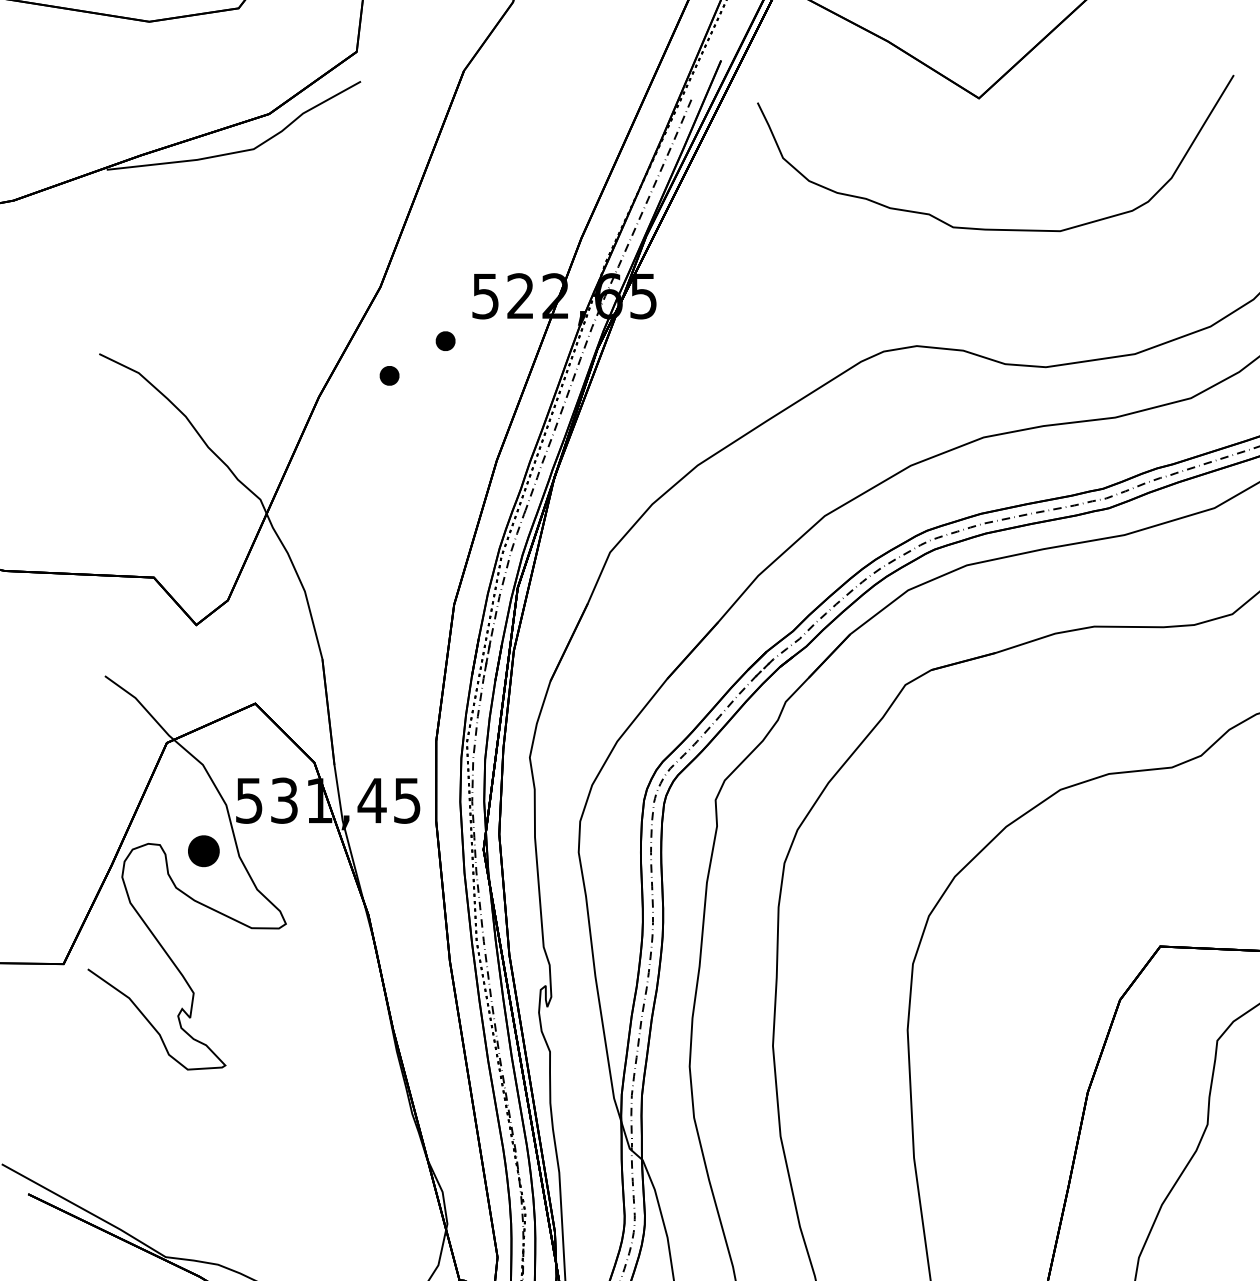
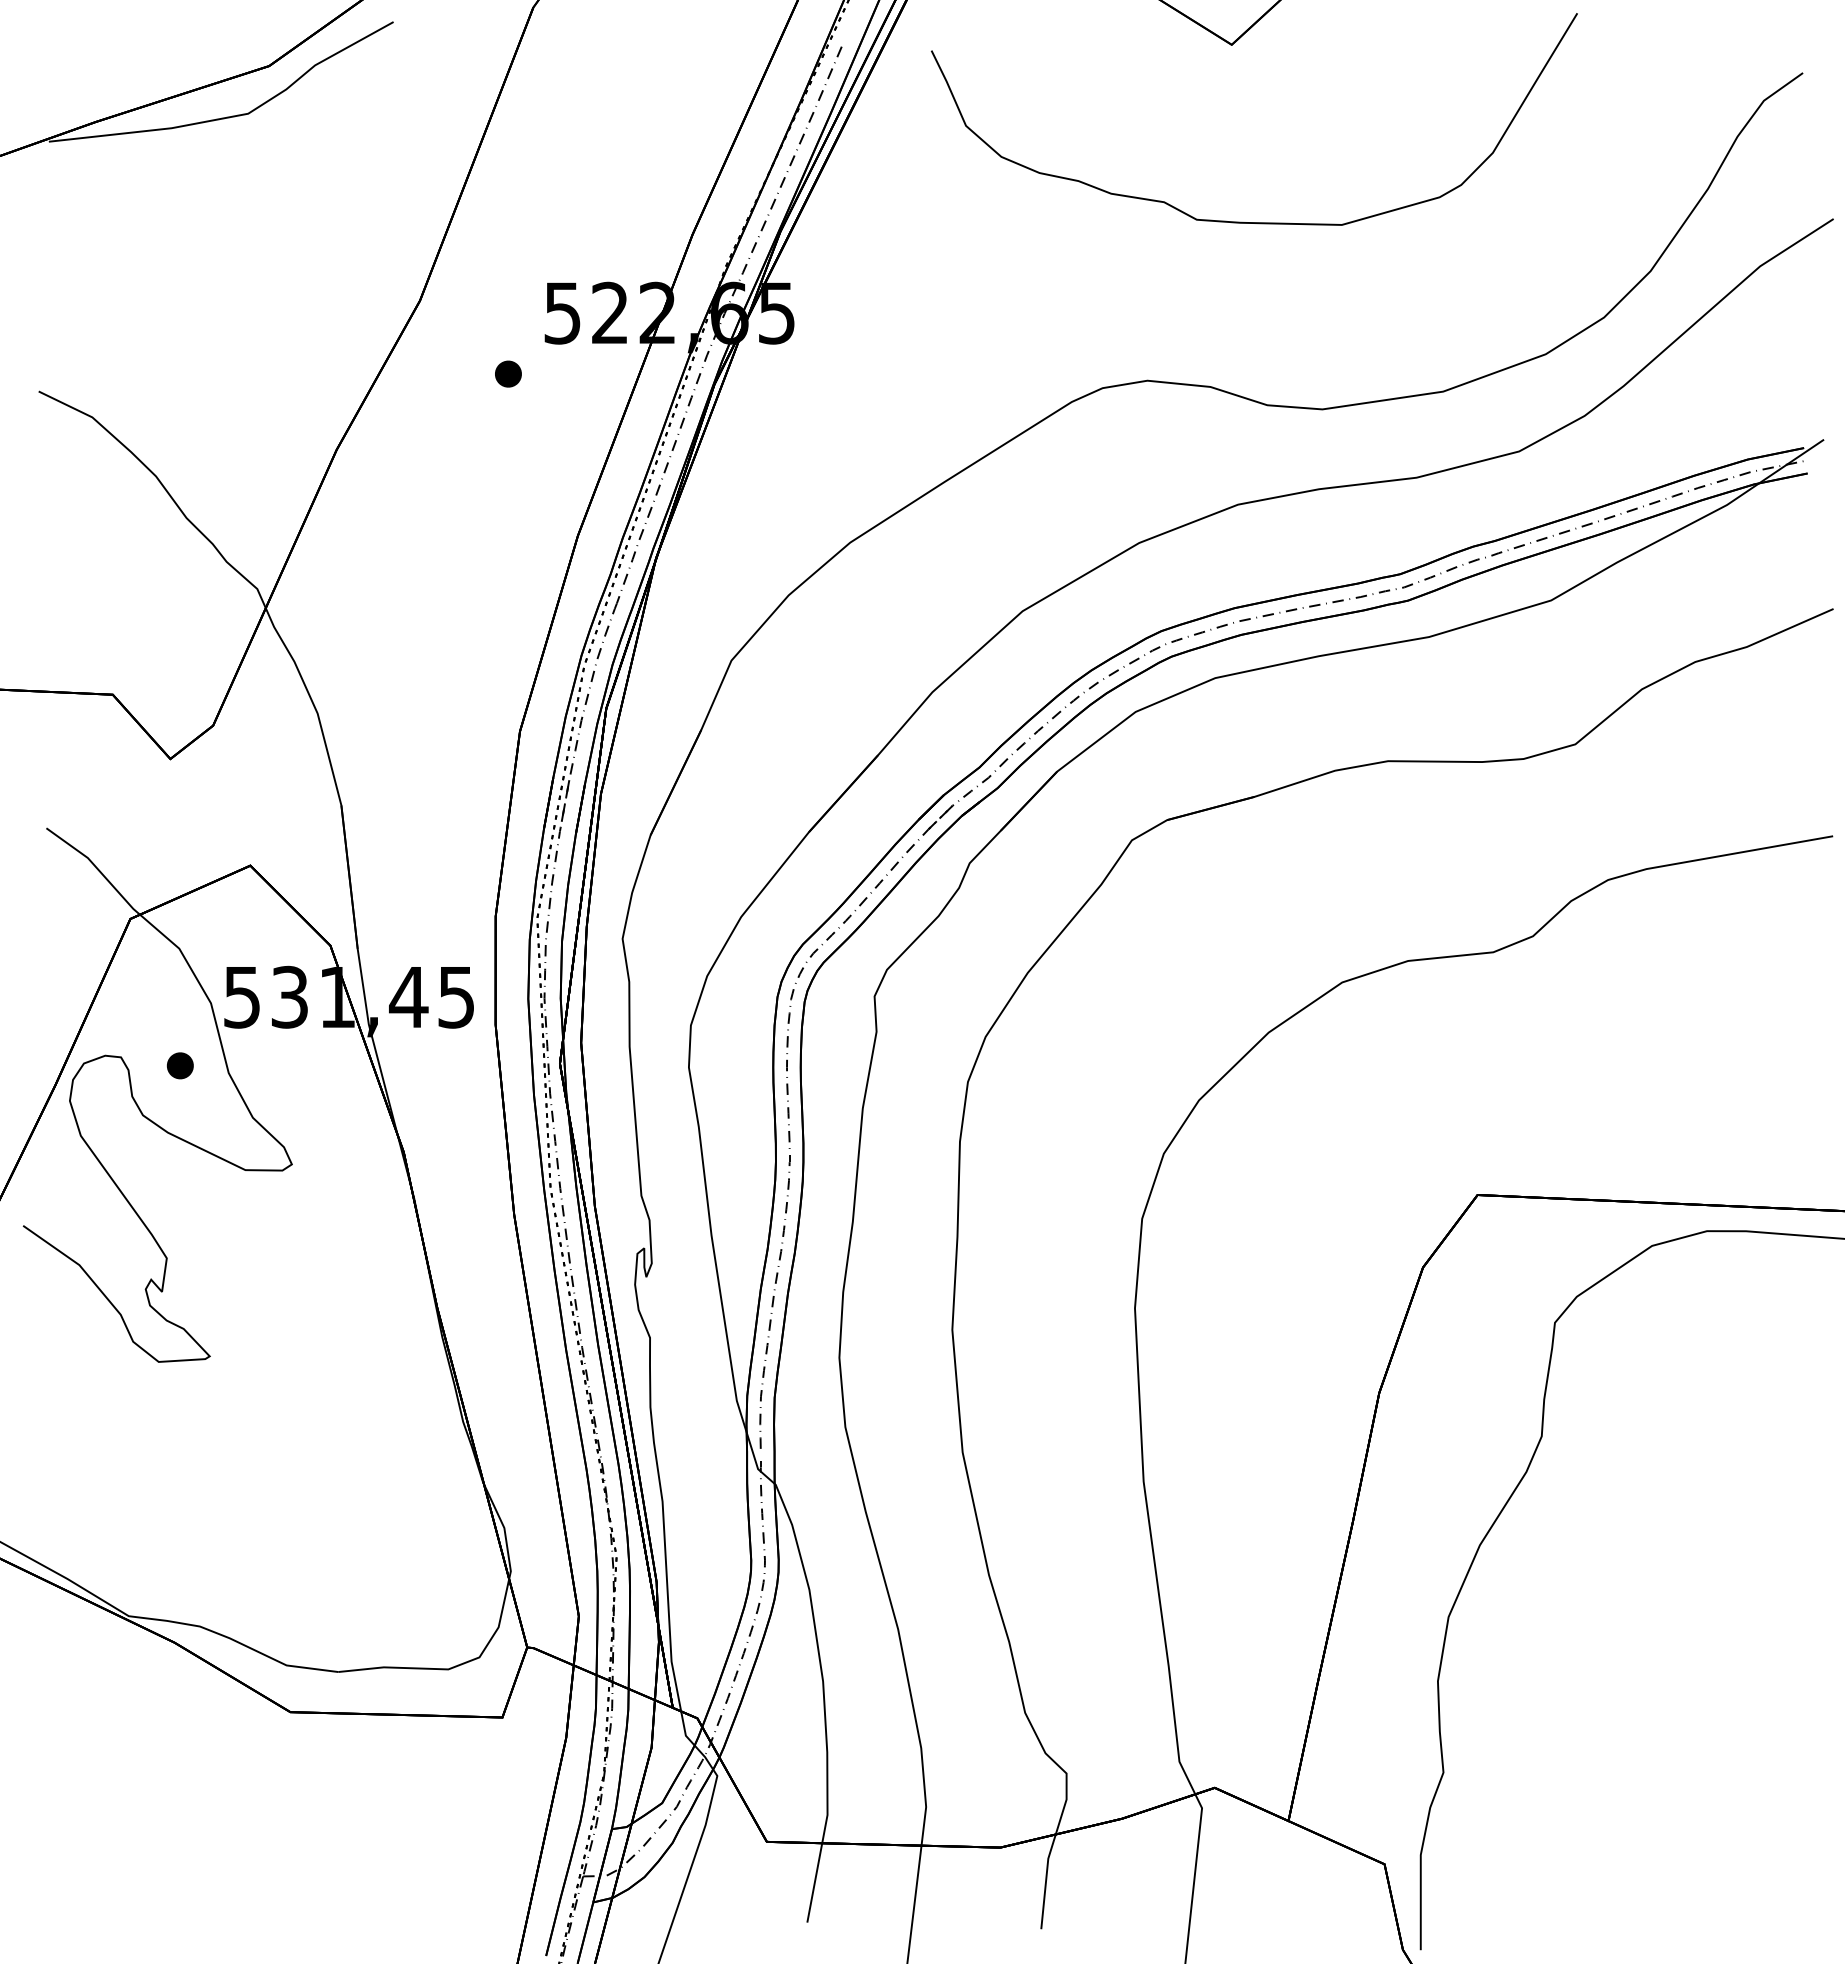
part: (389, 375) -> (432, 420), removed
part: (203, 851) -> (179, 1065), size x0.62

